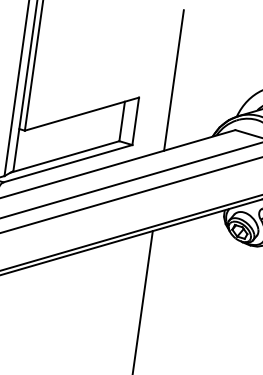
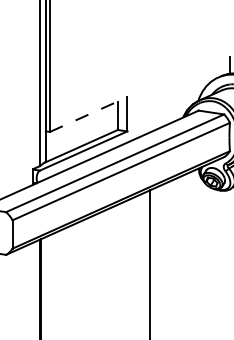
line: (174, 80) -> (150, 81), removed
line: (83, 114) -> (89, 114), solid -> dashed

